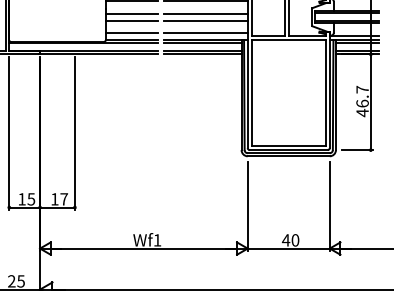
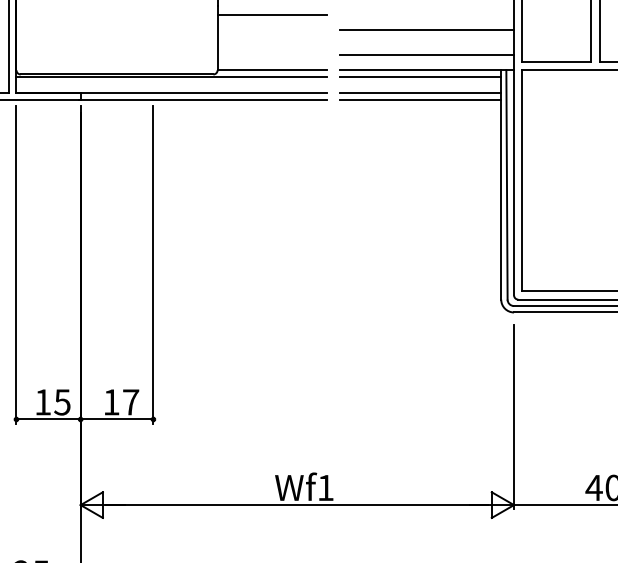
line: (205, 13) -> (425, 14), removed
line: (131, 20) -> (271, 29), removed
line: (131, 33) -> (271, 56), removed

